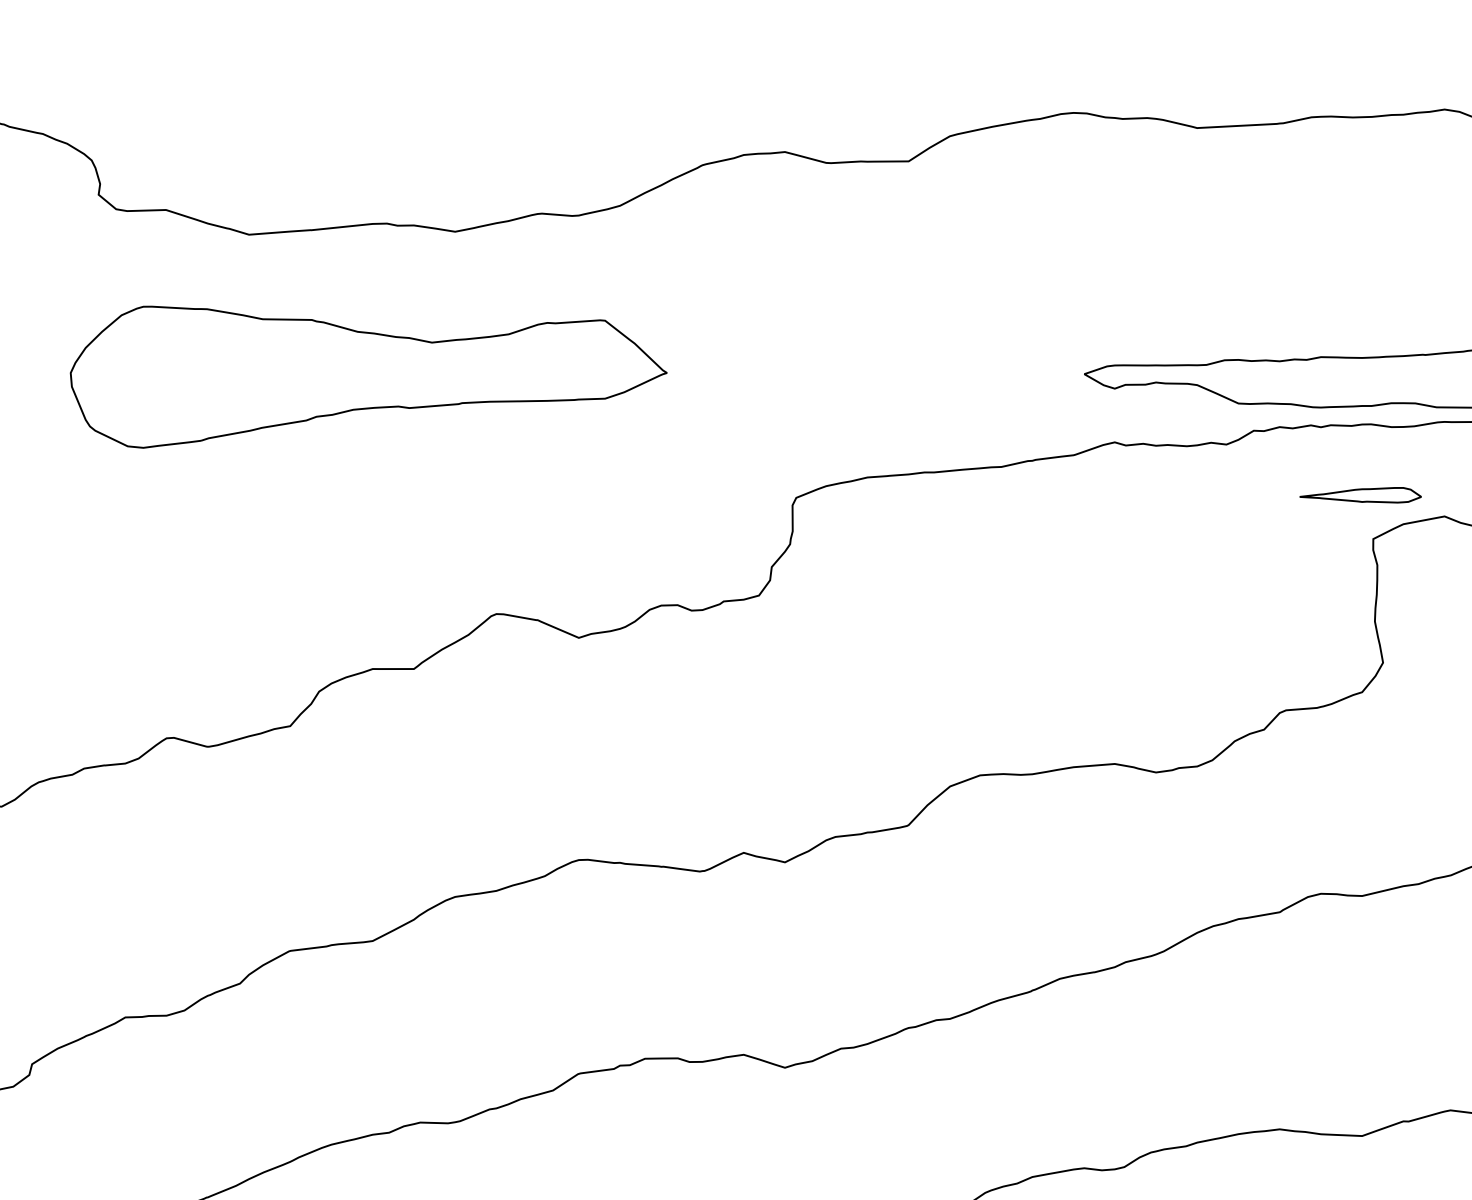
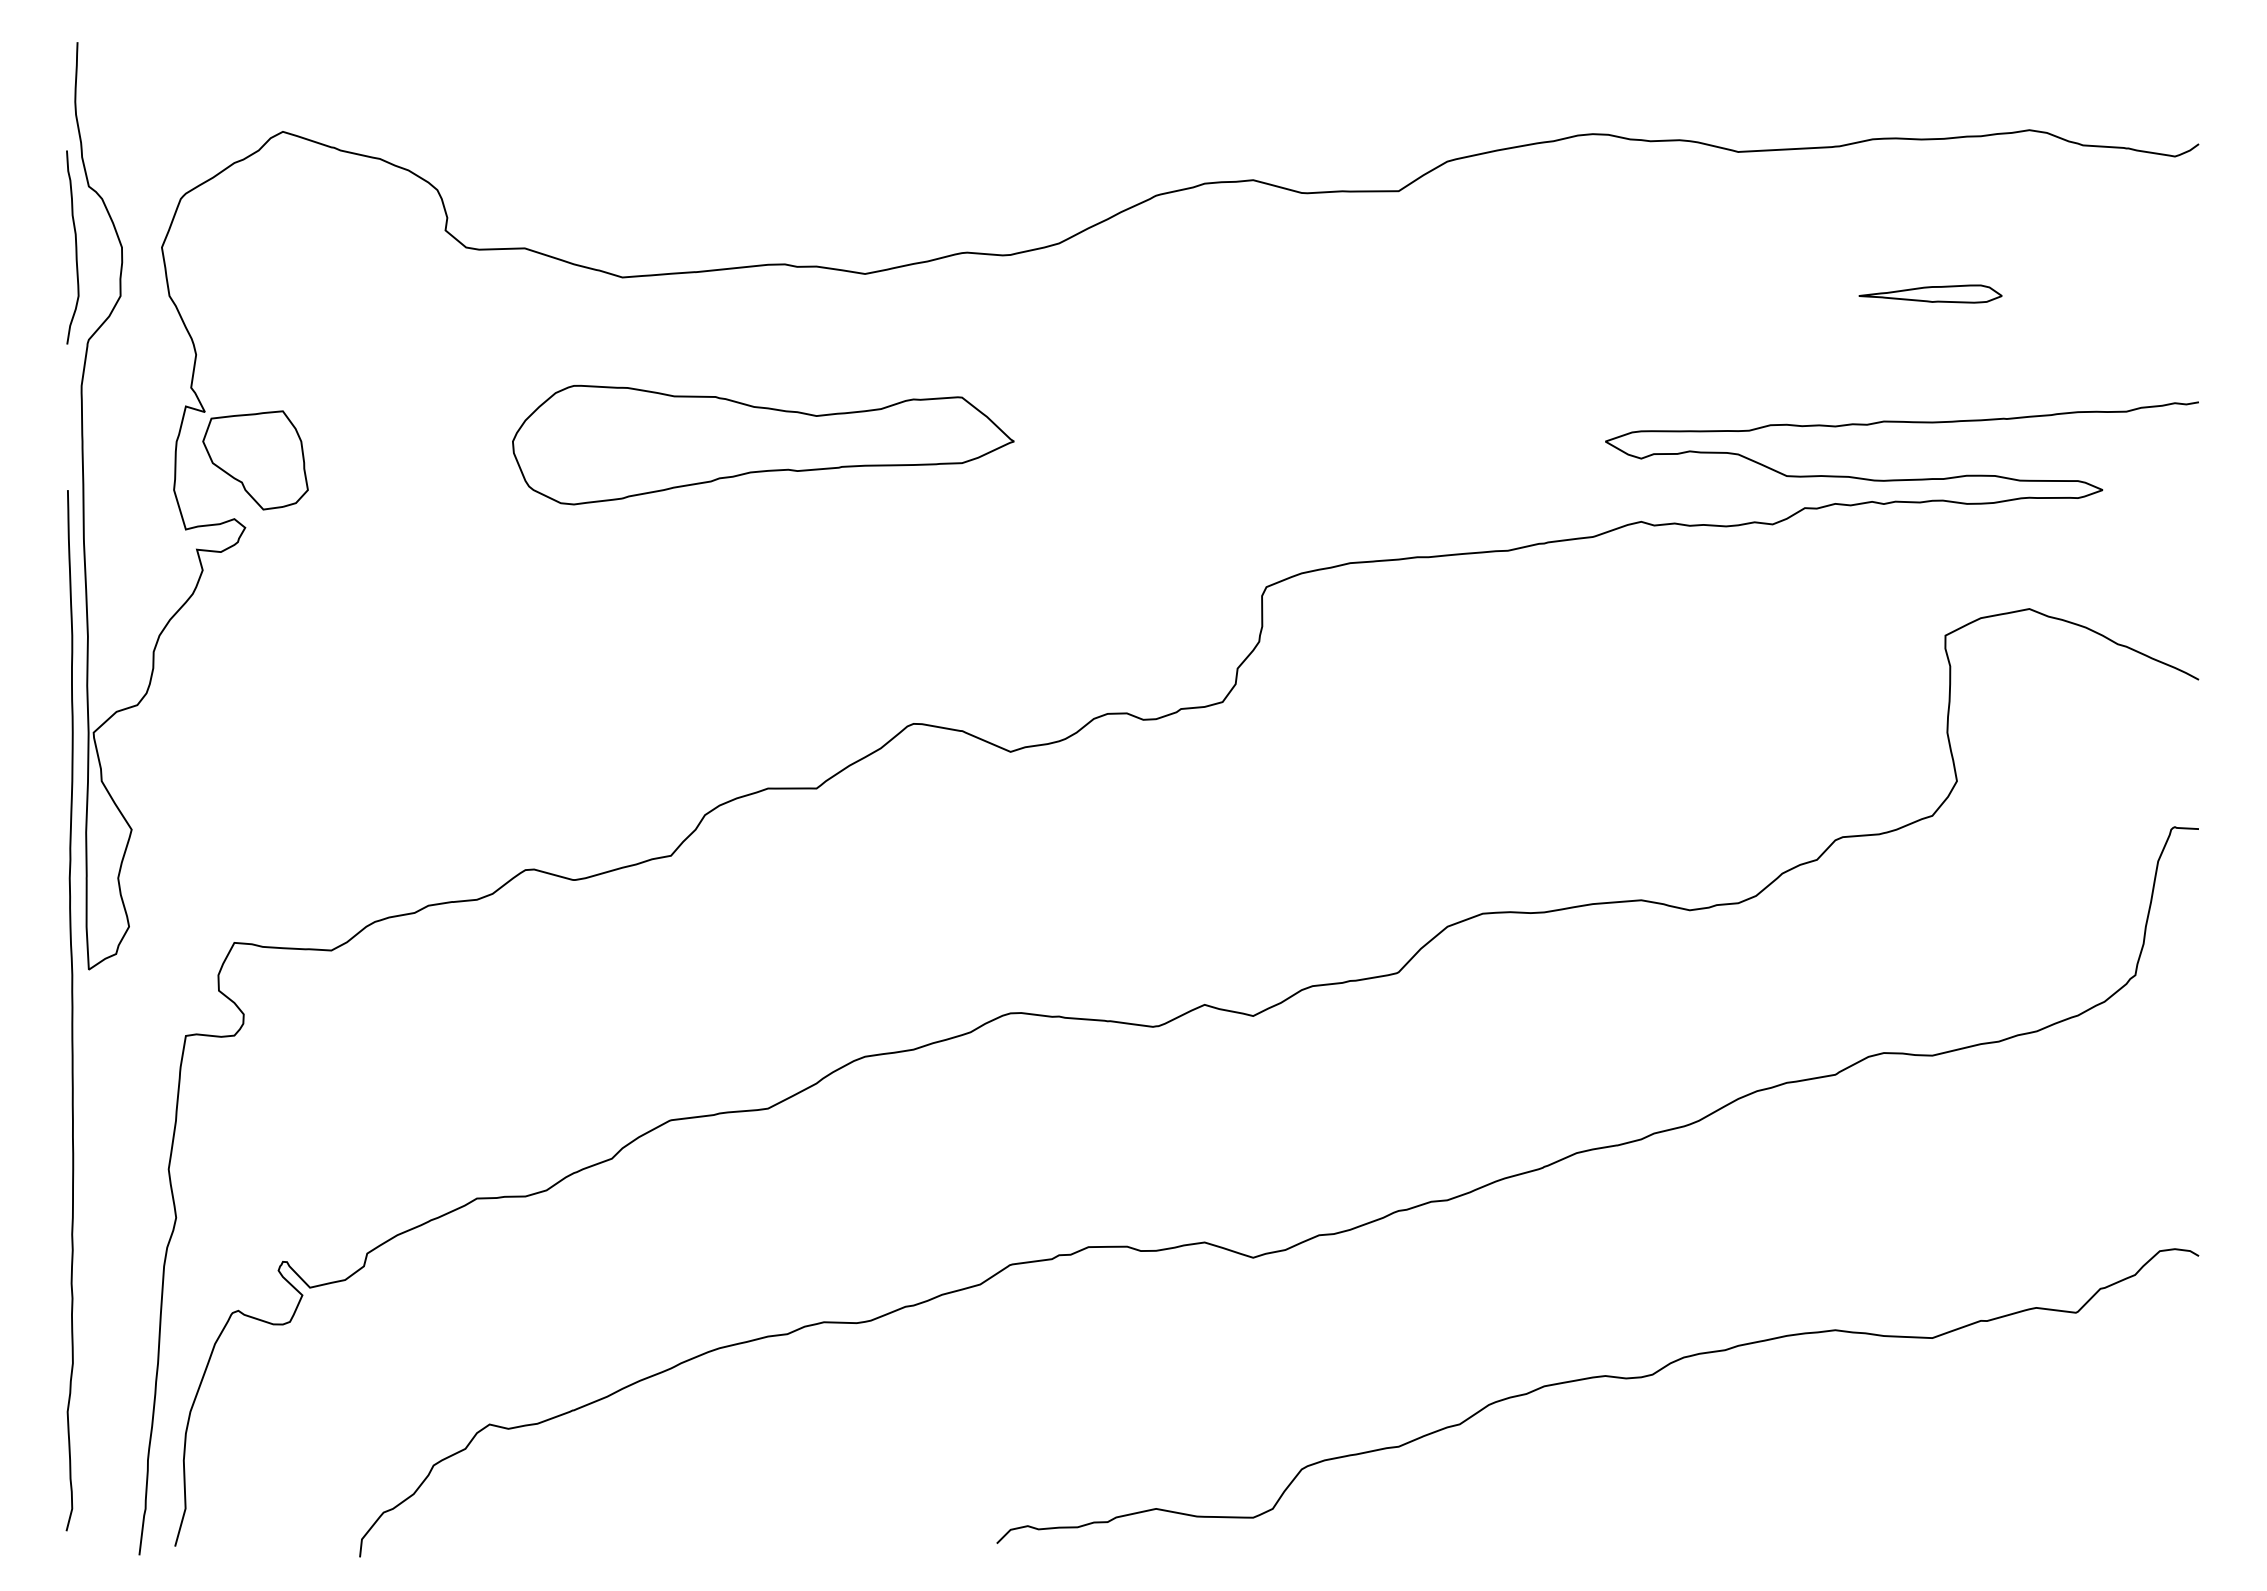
part: (368, 376) -> (763, 444), size x0.71
part: (1360, 494) -> (1930, 293), moved

